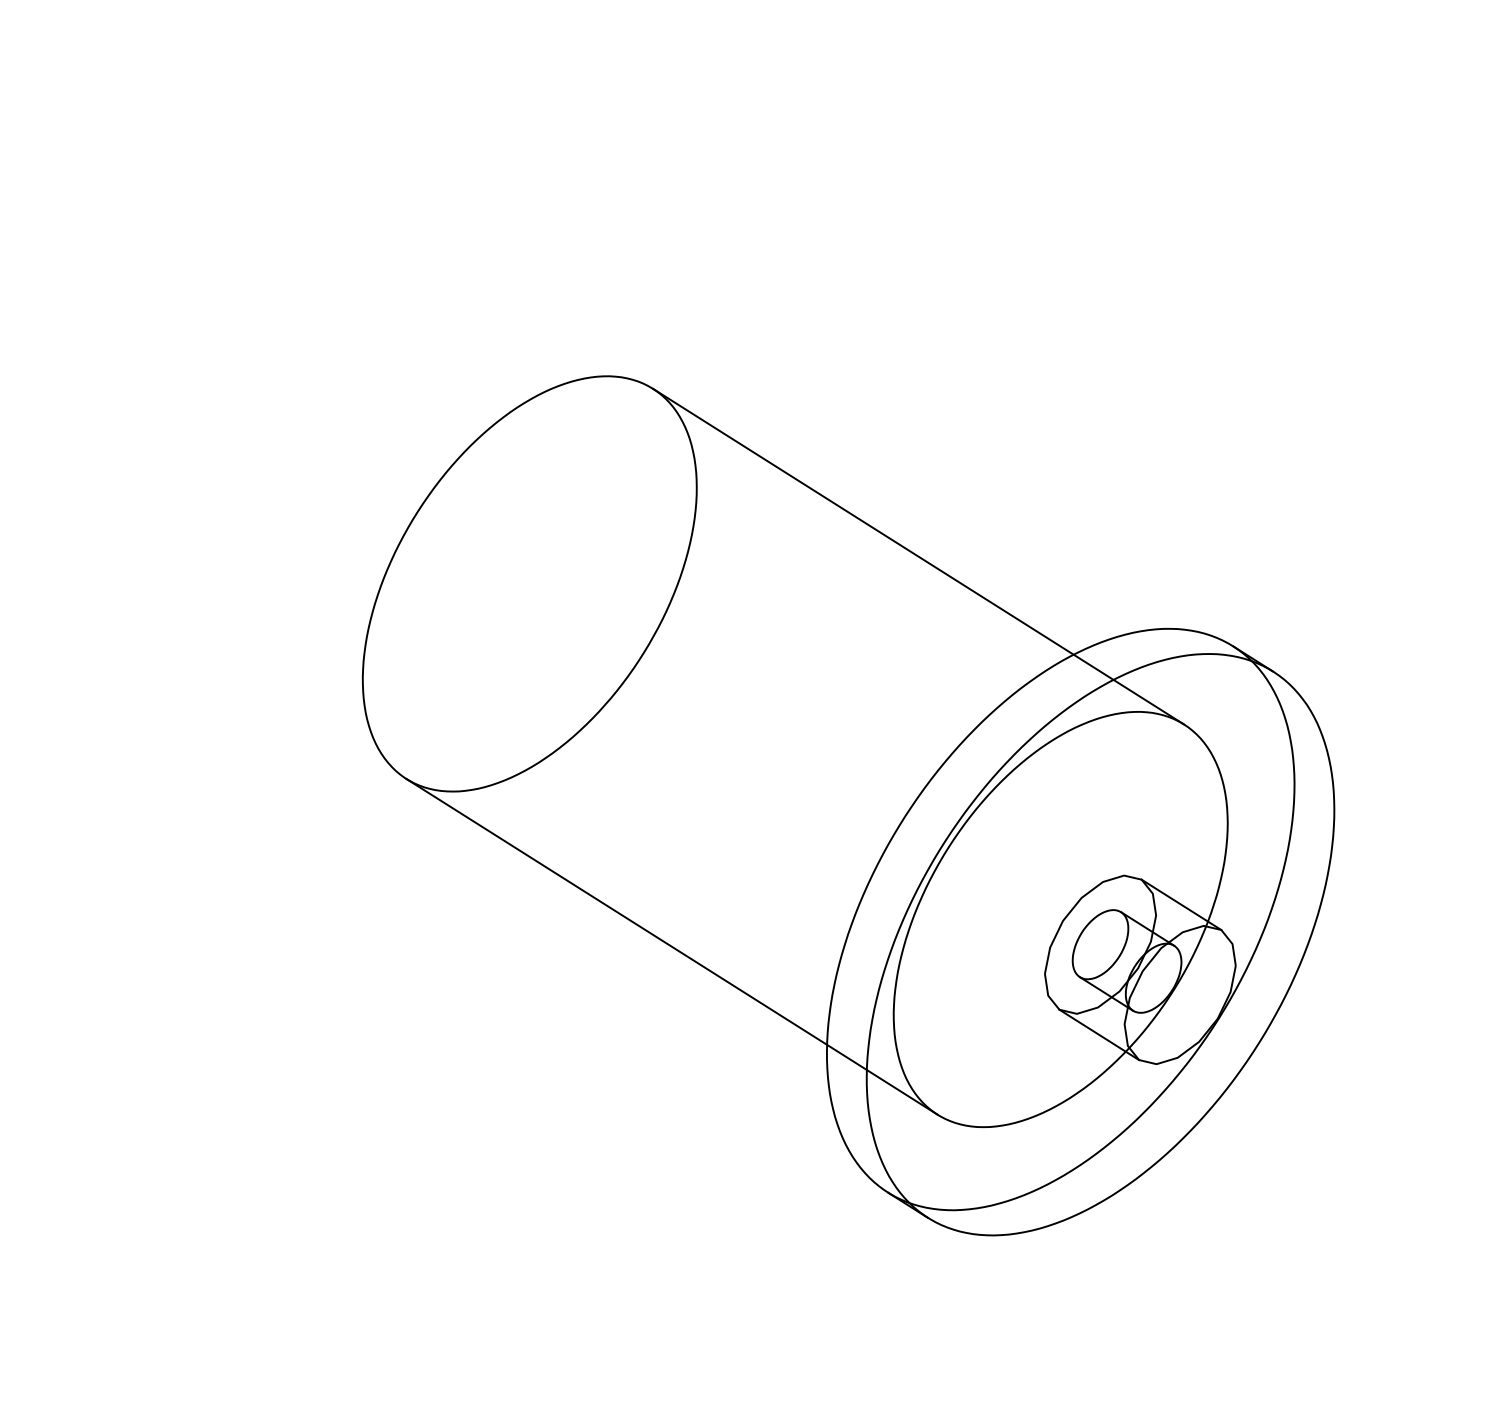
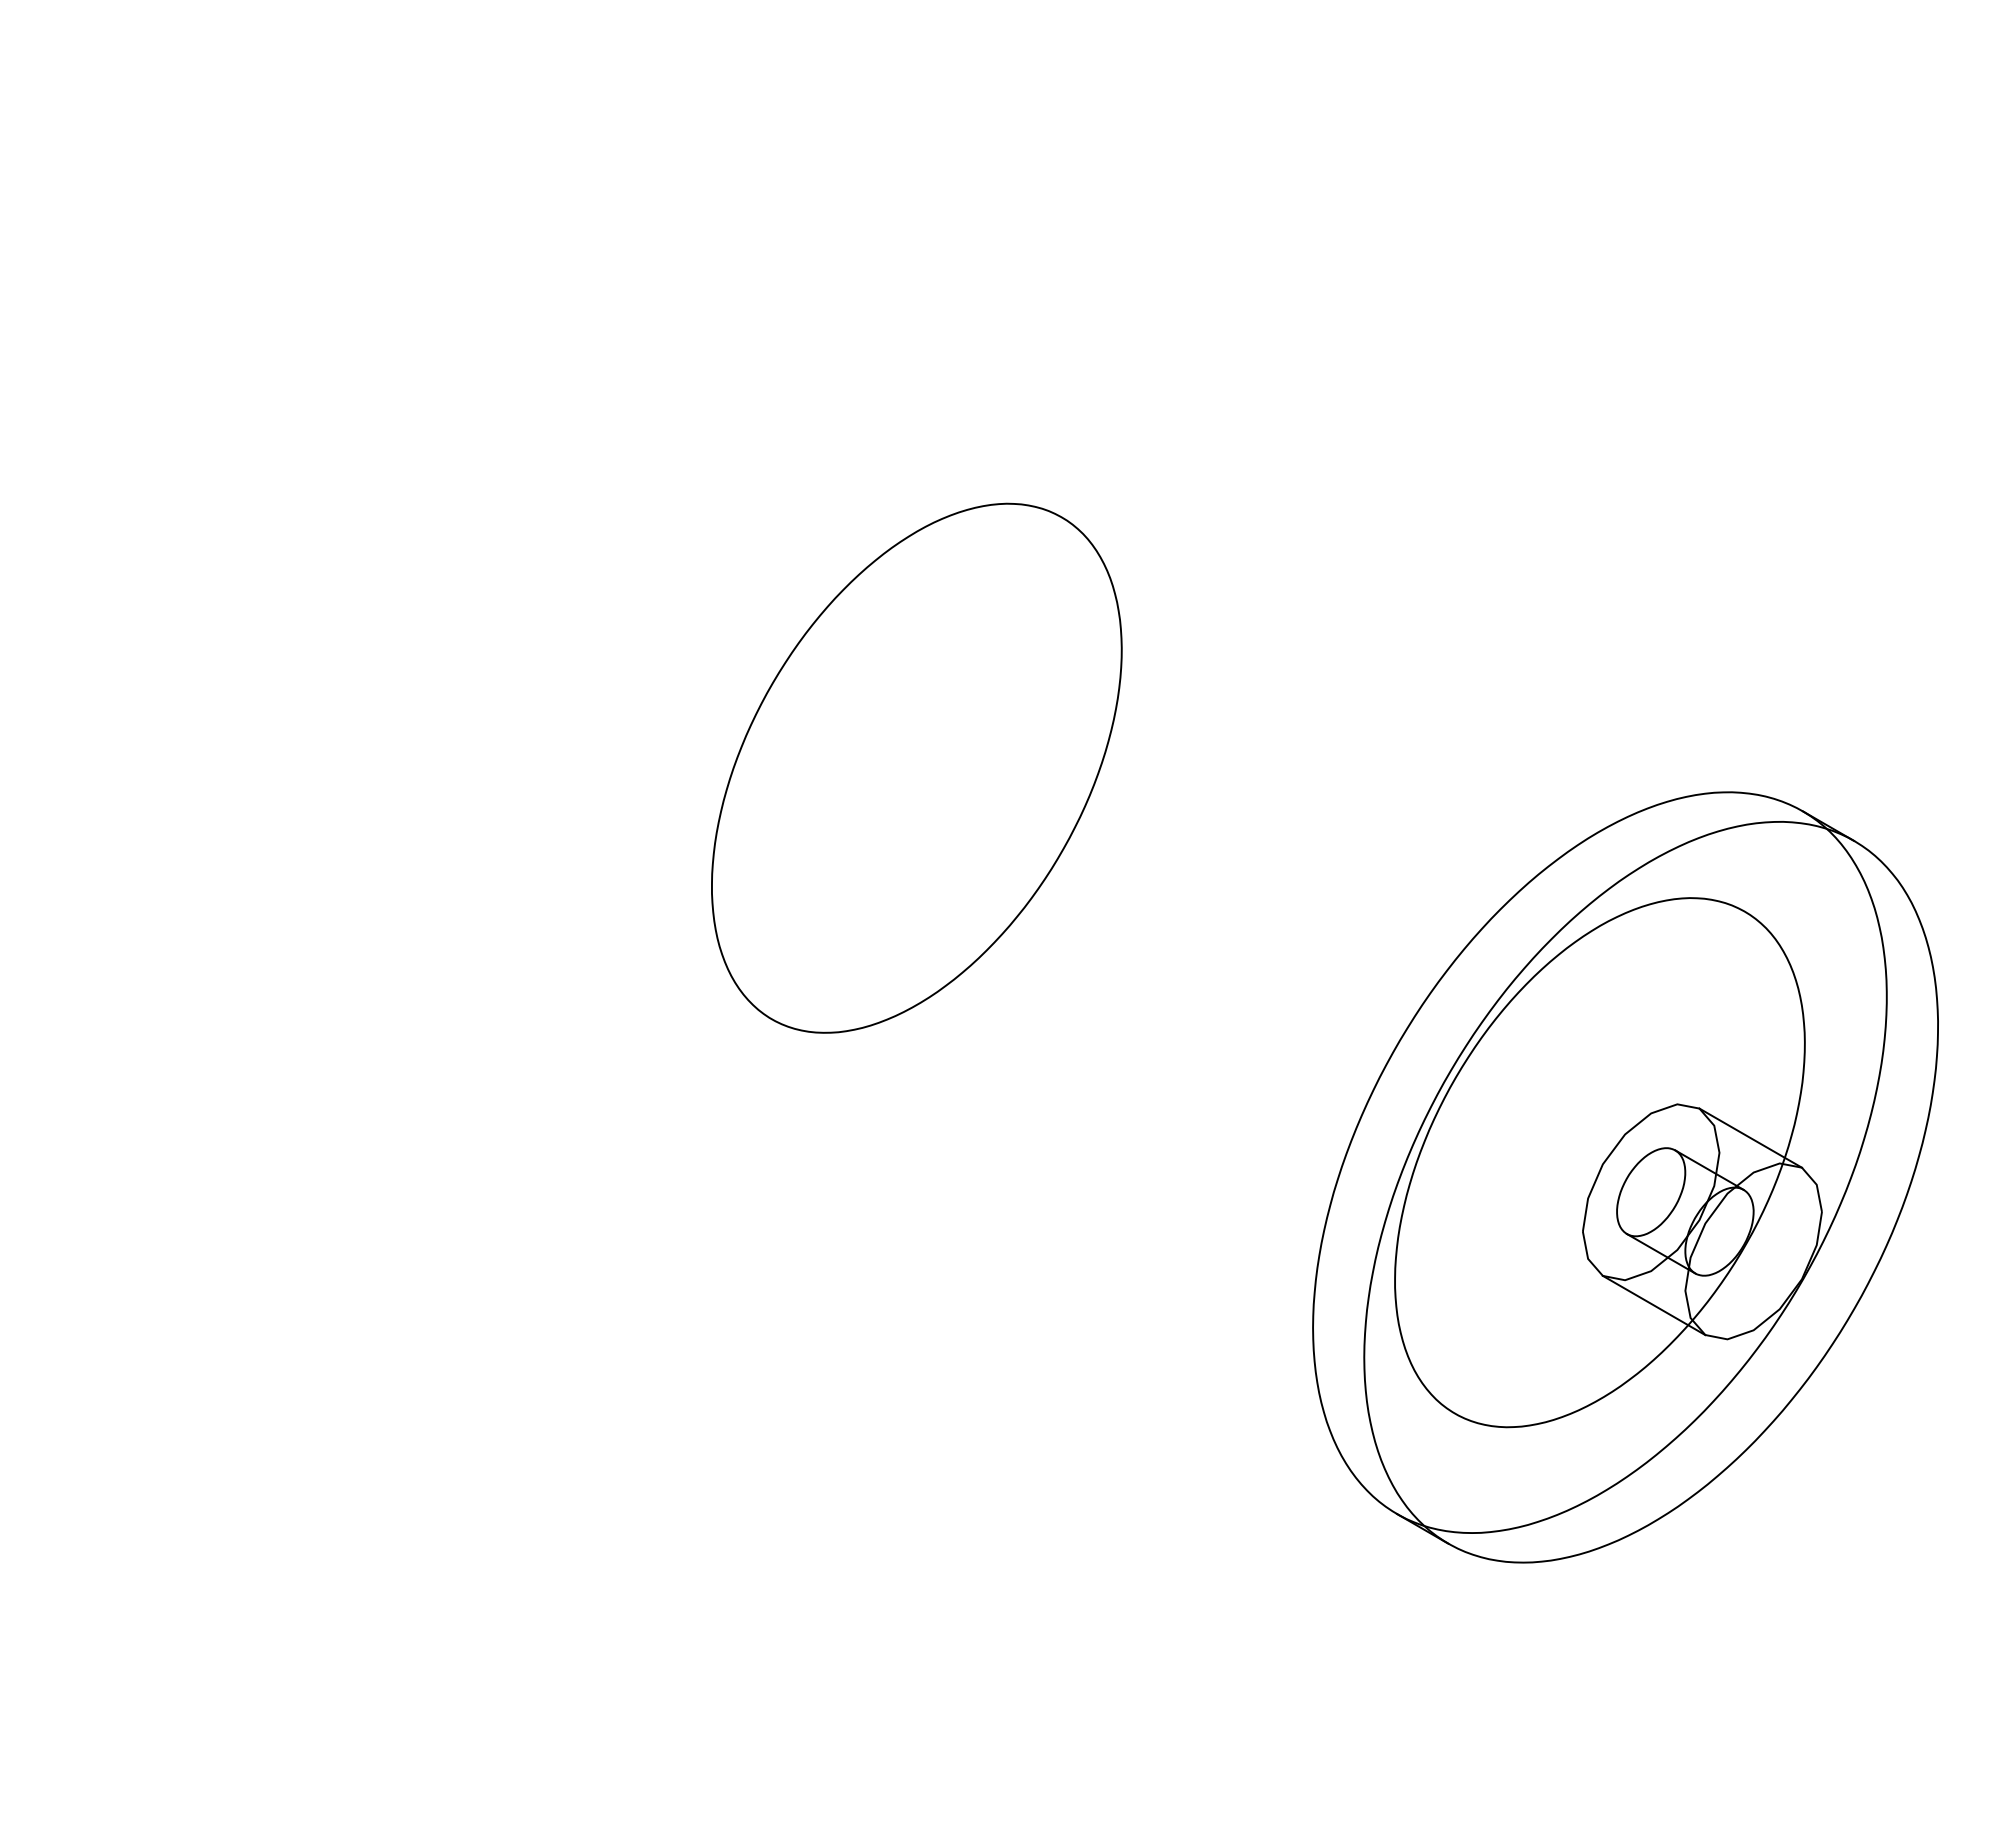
line: (917, 556) -> (1402, 714), removed
line: (671, 946) -> (1113, 1216), removed

